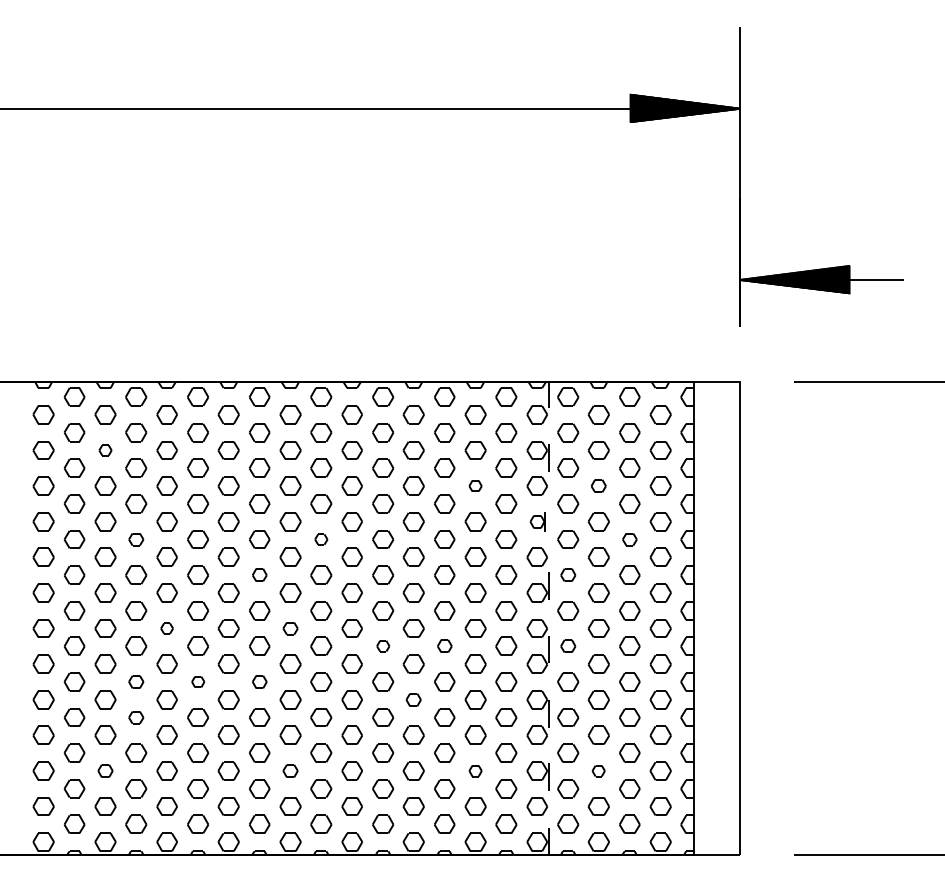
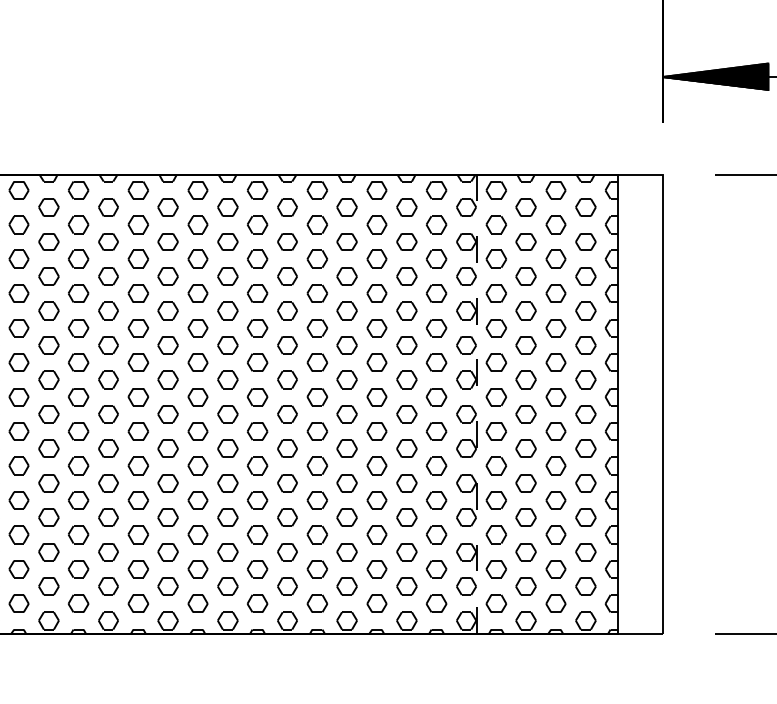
part: (105, 450) -> (48, 241), size x1.67
part: (475, 485) -> (406, 275), size x1.67
part: (598, 485) -> (525, 275), size x1.43
part: (537, 521) -> (466, 310), size x1.43
part: (136, 539) -> (78, 328), size x1.43
part: (321, 539) -> (257, 328), size x1.67
part: (629, 539) -> (555, 328), size x1.43
part: (259, 574) -> (197, 361), size x1.43
part: (568, 574) -> (496, 361), size x1.43
part: (166, 628) -> (107, 414), size x1.67
part: (290, 628) -> (227, 414), size x1.43
part: (383, 645) -> (317, 430), size x1.67
part: (444, 645) -> (376, 430), size x1.43
part: (568, 645) -> (496, 430), size x1.43
part: (136, 681) -> (78, 465), size x1.43
part: (198, 681) -> (138, 465), size x1.67
part: (259, 681) -> (197, 465), size x1.43
part: (413, 699) -> (346, 482), size x1.43
part: (136, 717) -> (78, 500), size x1.43
part: (105, 770) -> (48, 551), size x1.43
part: (290, 770) -> (227, 551), size x1.43
part: (475, 770) -> (406, 551), size x1.67
part: (598, 770) -> (525, 551), size x1.67

